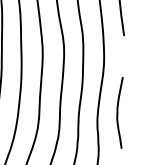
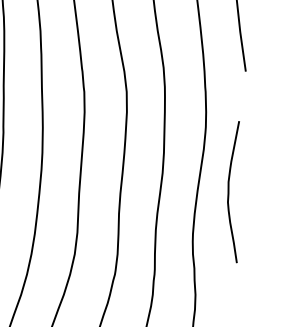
curve: (118, 112) -> (230, 191), moved

